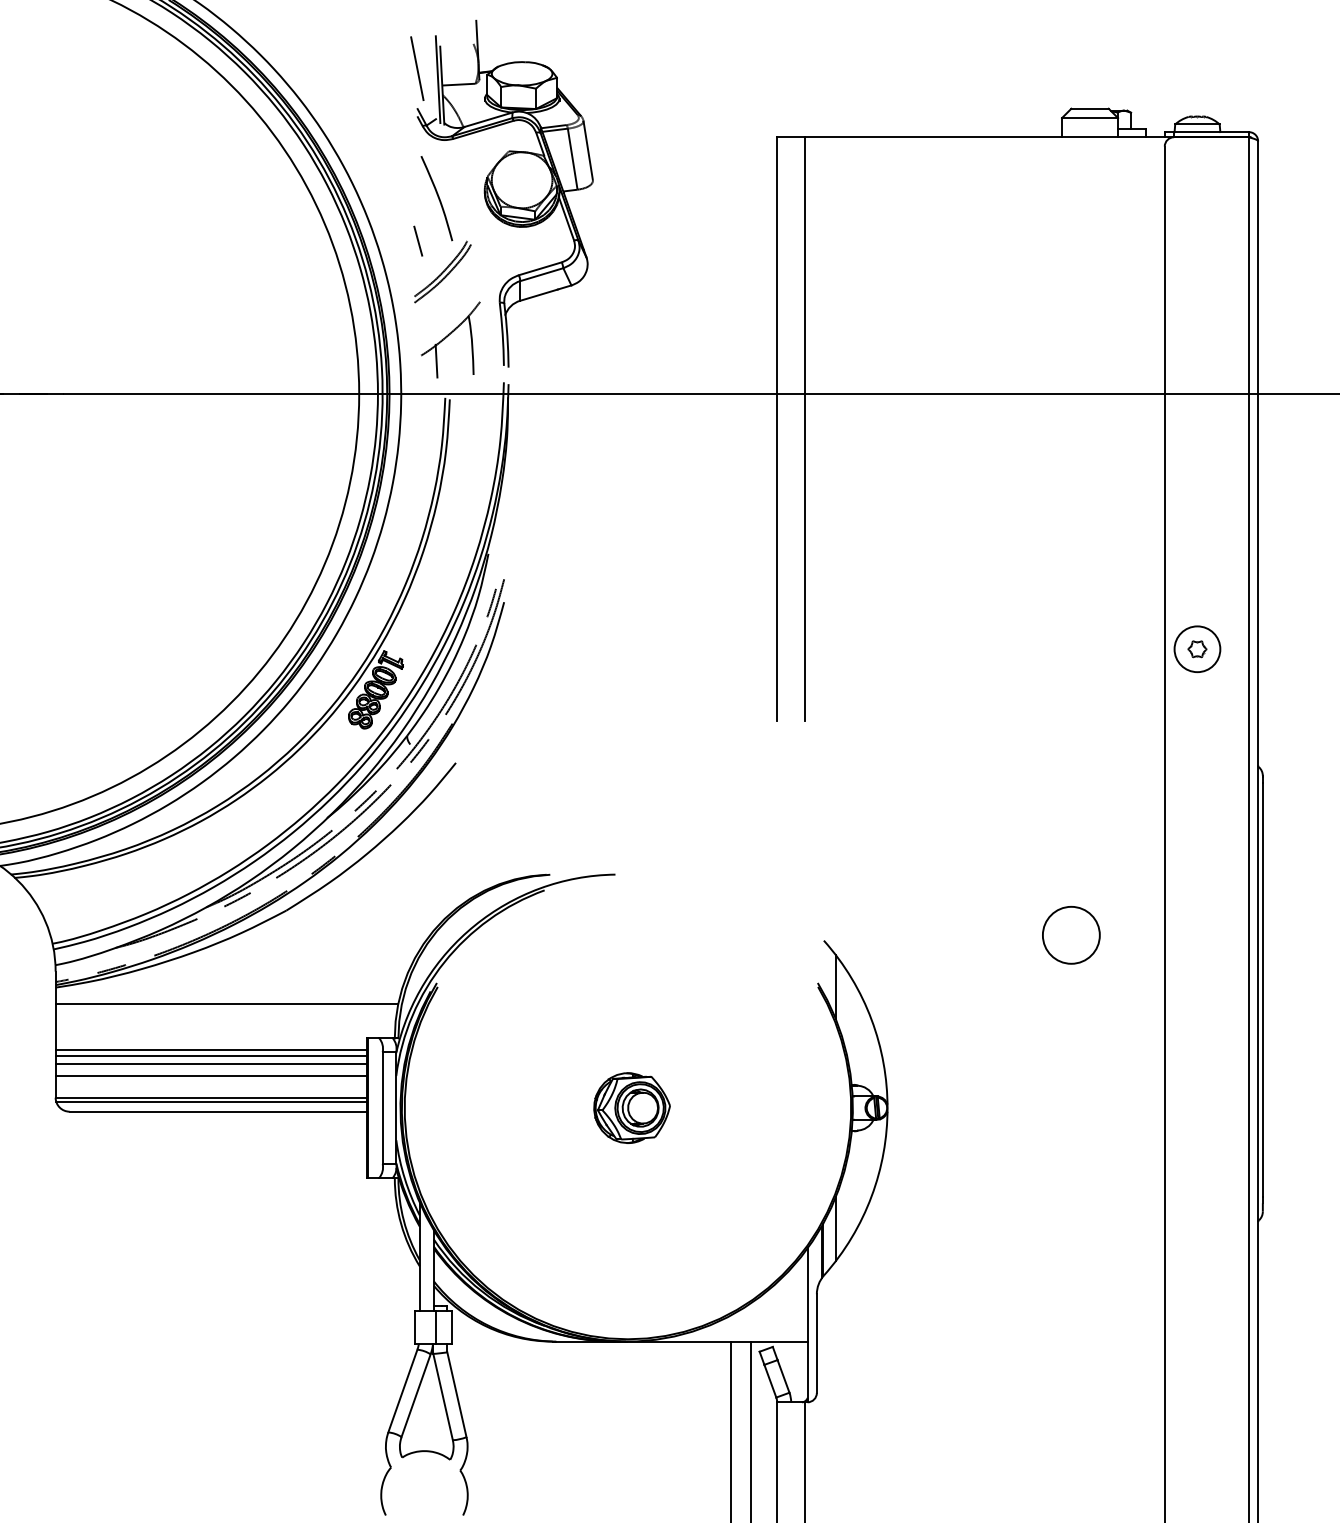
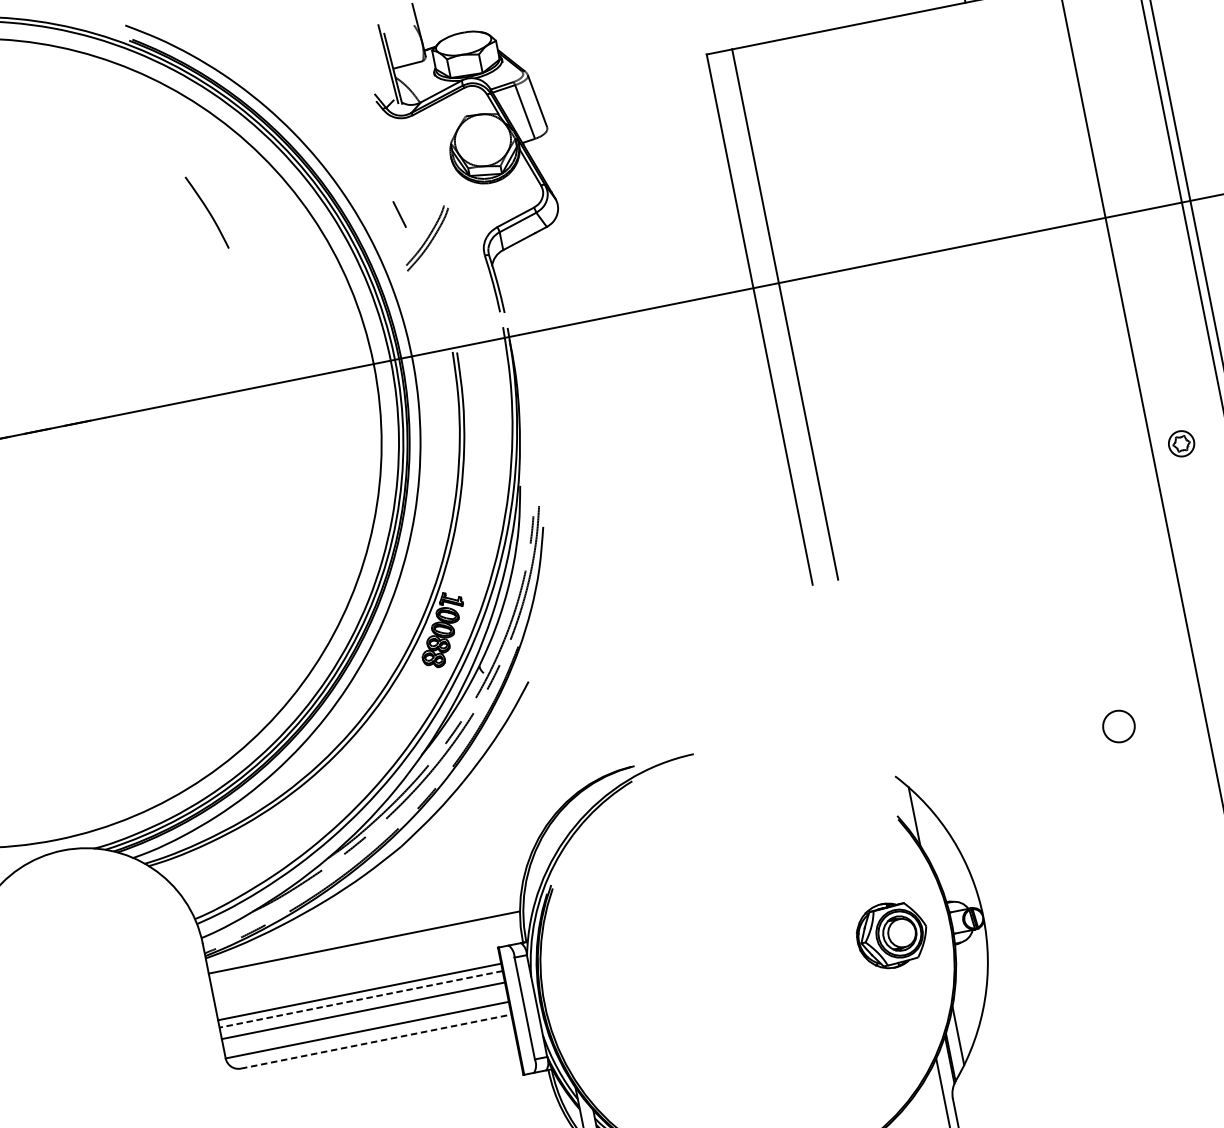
line: (416, 68) -> (366, 57), removed
curve: (437, 197) -> (207, 211), moved
part: (450, 339) -> (446, 297), removed
circle: (1197, 649) -> (1181, 443), size x0.6
circle: (1070, 934) -> (1118, 725), size x0.6
line: (211, 1049) -> (358, 986), removed
line: (211, 1063) -> (361, 999), solid -> dashed
line: (211, 1102) -> (368, 1034), removed
part: (631, 1107) -> (891, 934), moved
line: (218, 1111) -> (376, 1041), solid -> dashed

